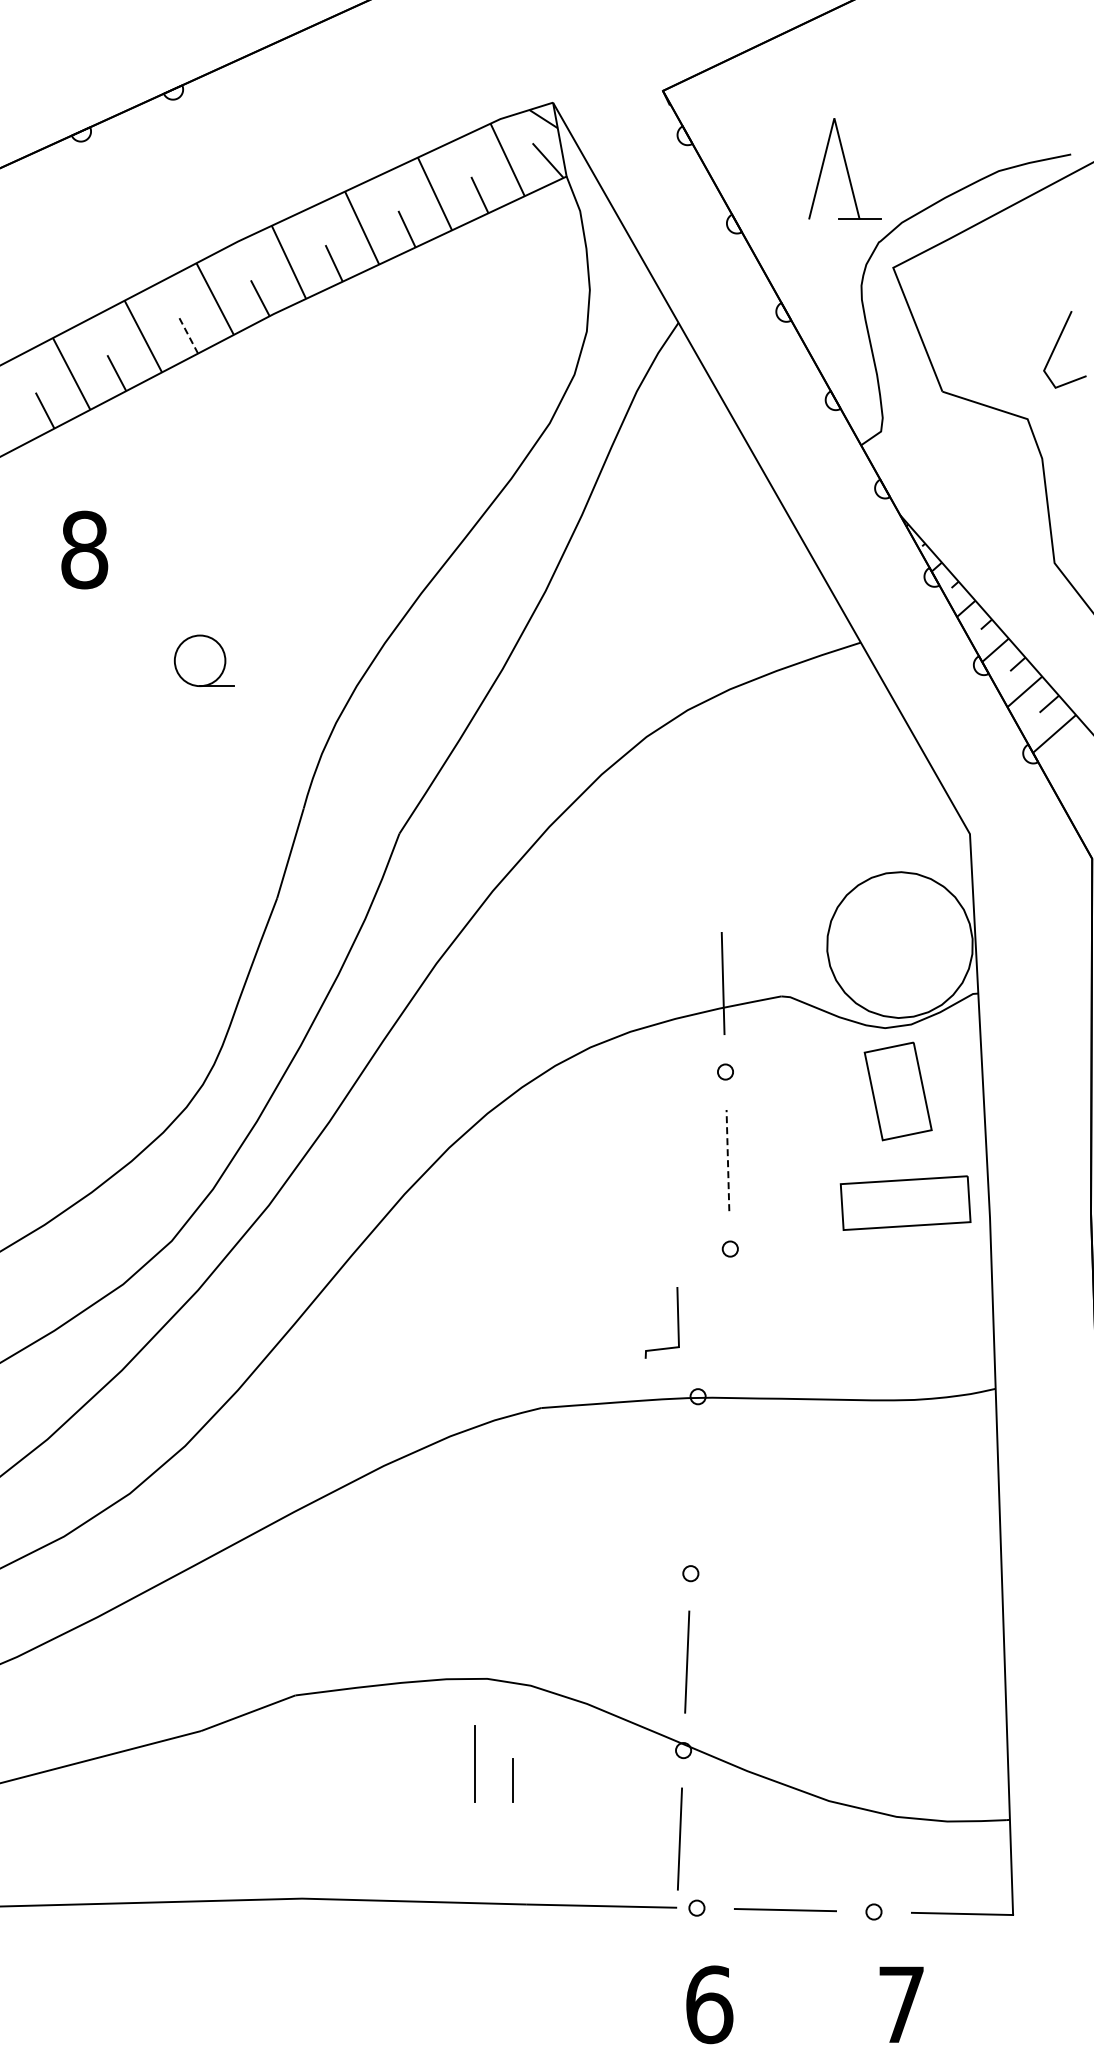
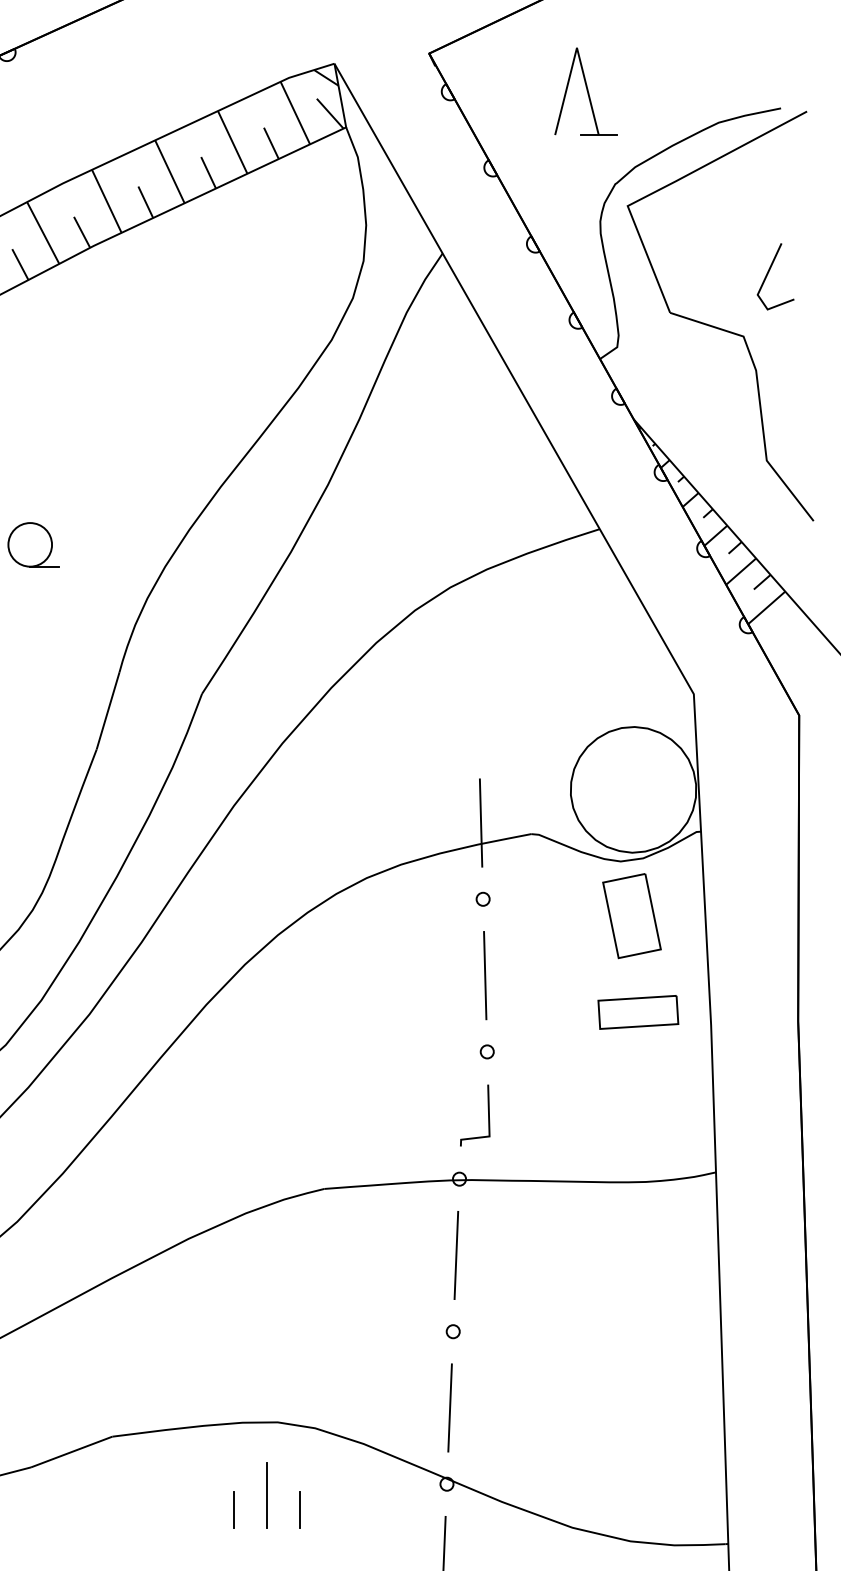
part: (844, 168) -> (585, 91), moved
line: (188, 335) -> (20, 264), dashed -> solid
line: (727, 1160) -> (484, 975), dashed -> solid
part: (905, 1203) -> (638, 1012), size x0.71
line: (677, 1322) -> (488, 1115), moved
line: (694, 1484) -> (456, 1254), added
line: (436, 1780) -> (233, 1510), added

